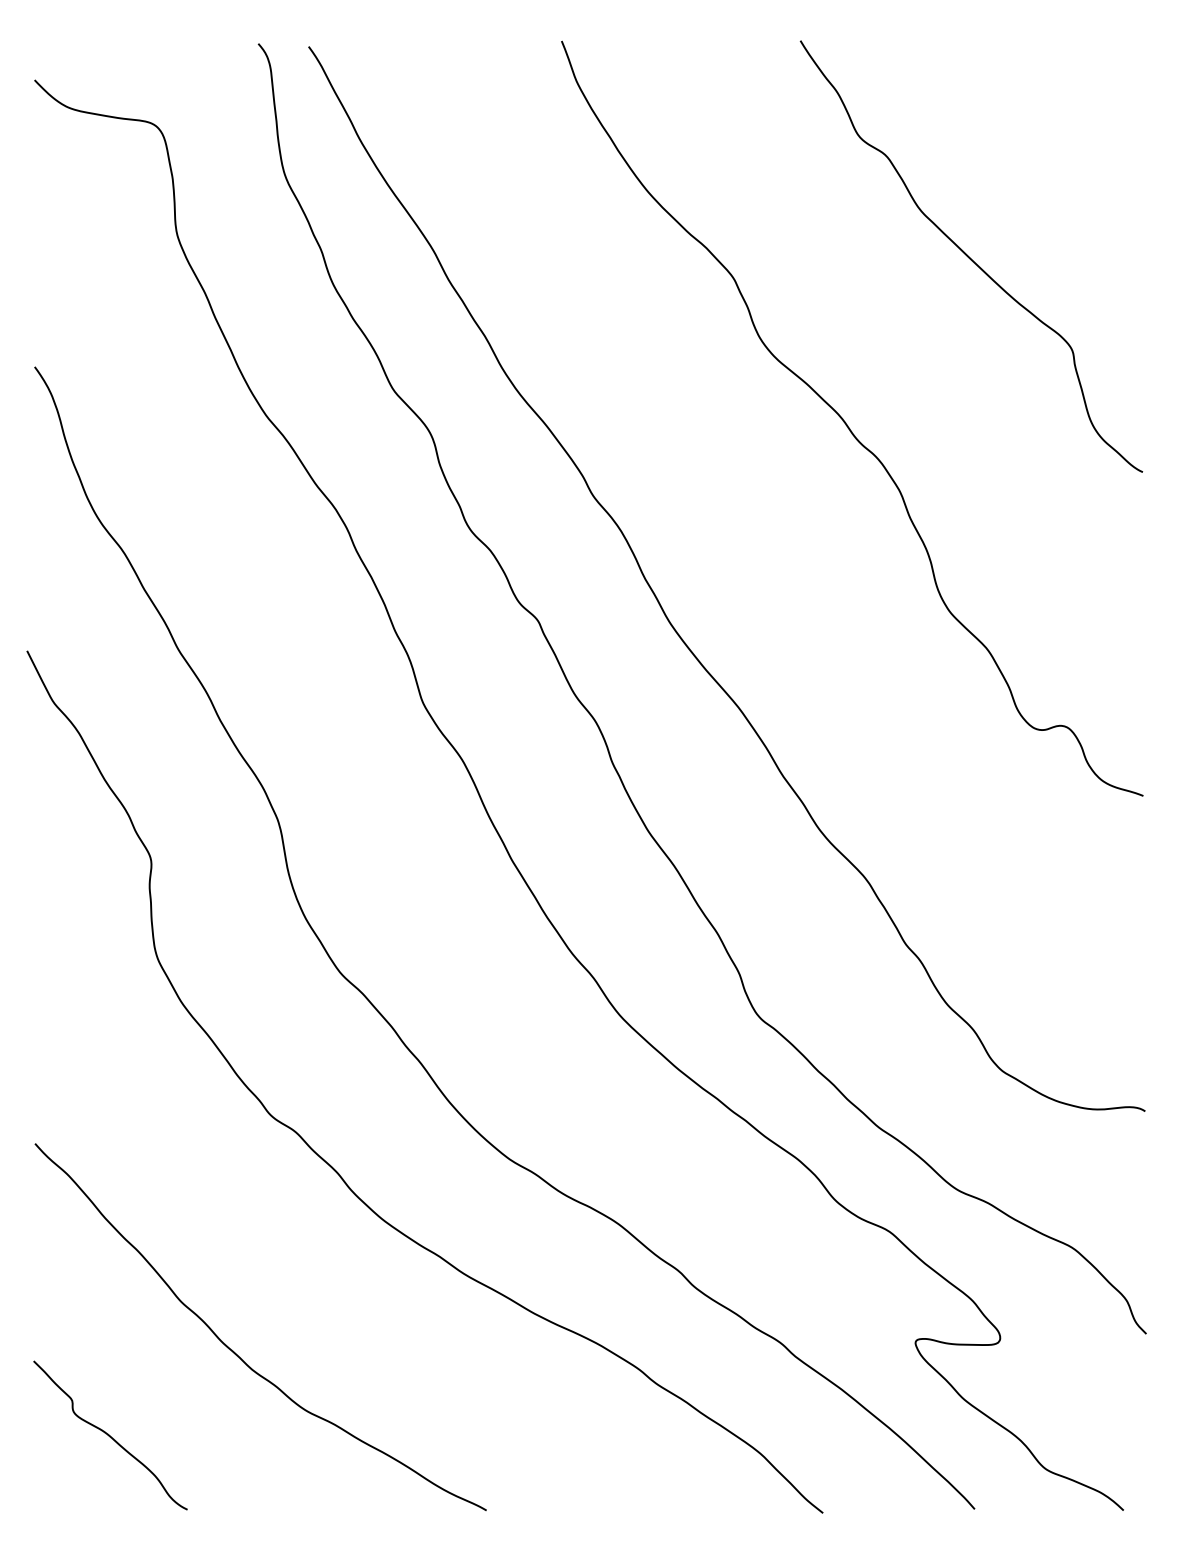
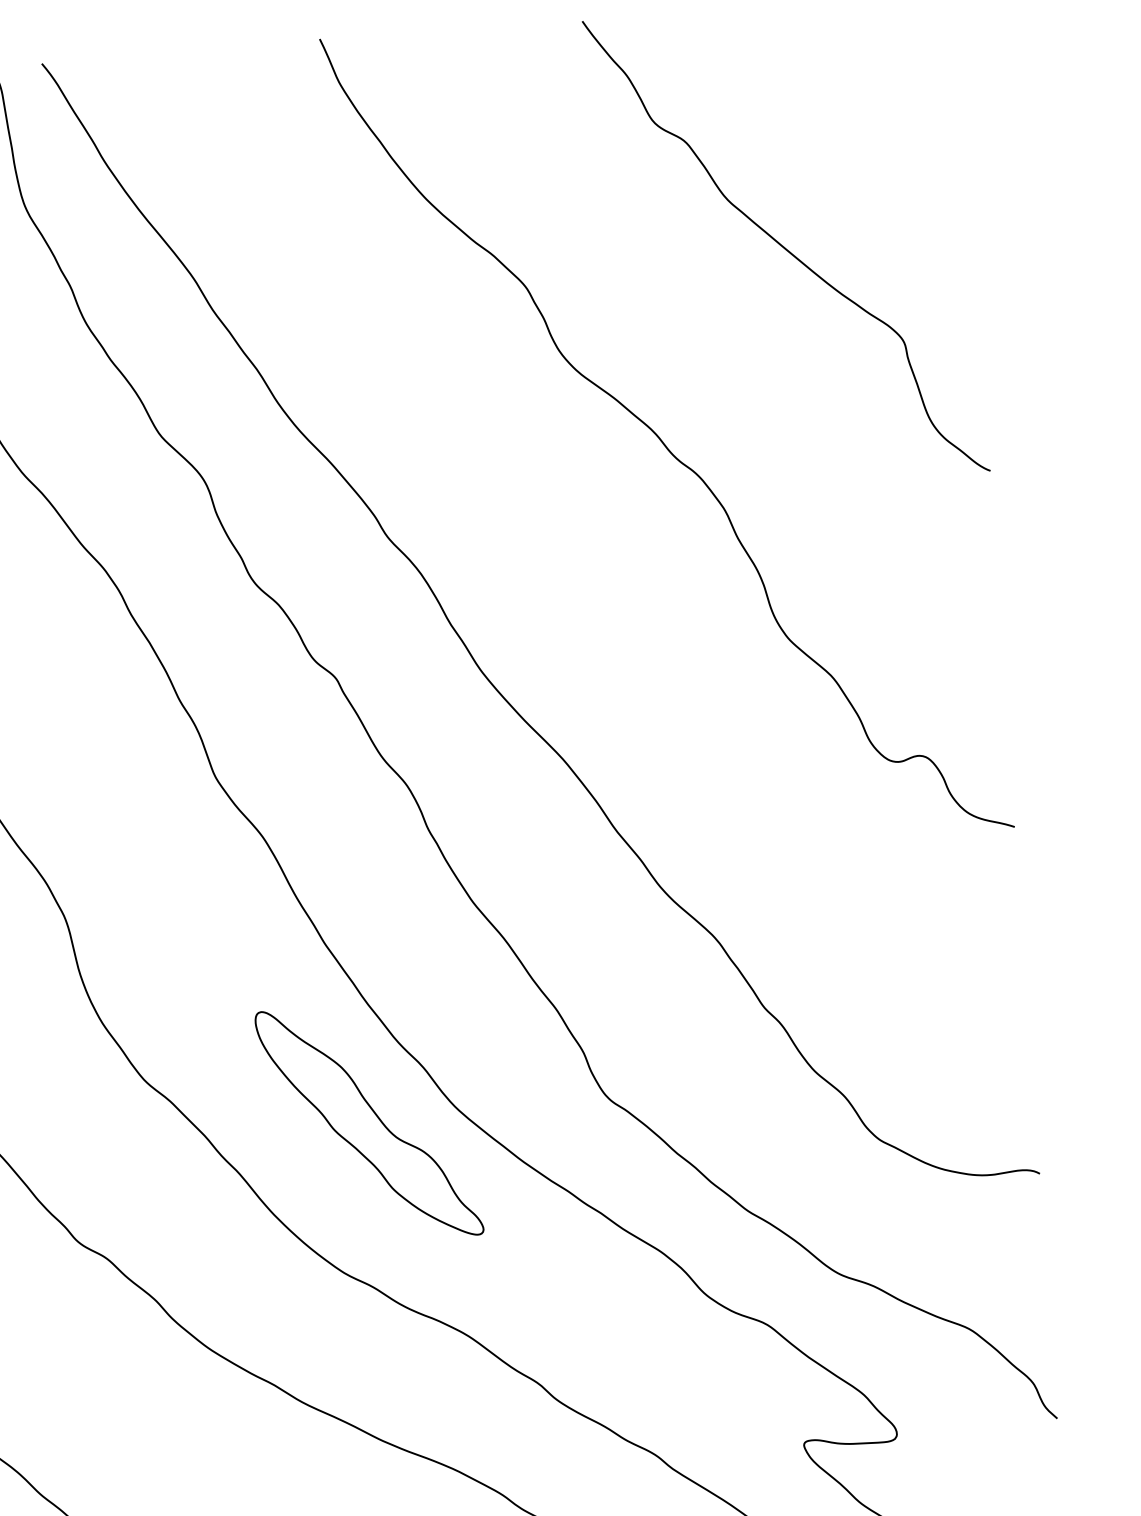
part: (541, 1025) -> (369, 1123), added

